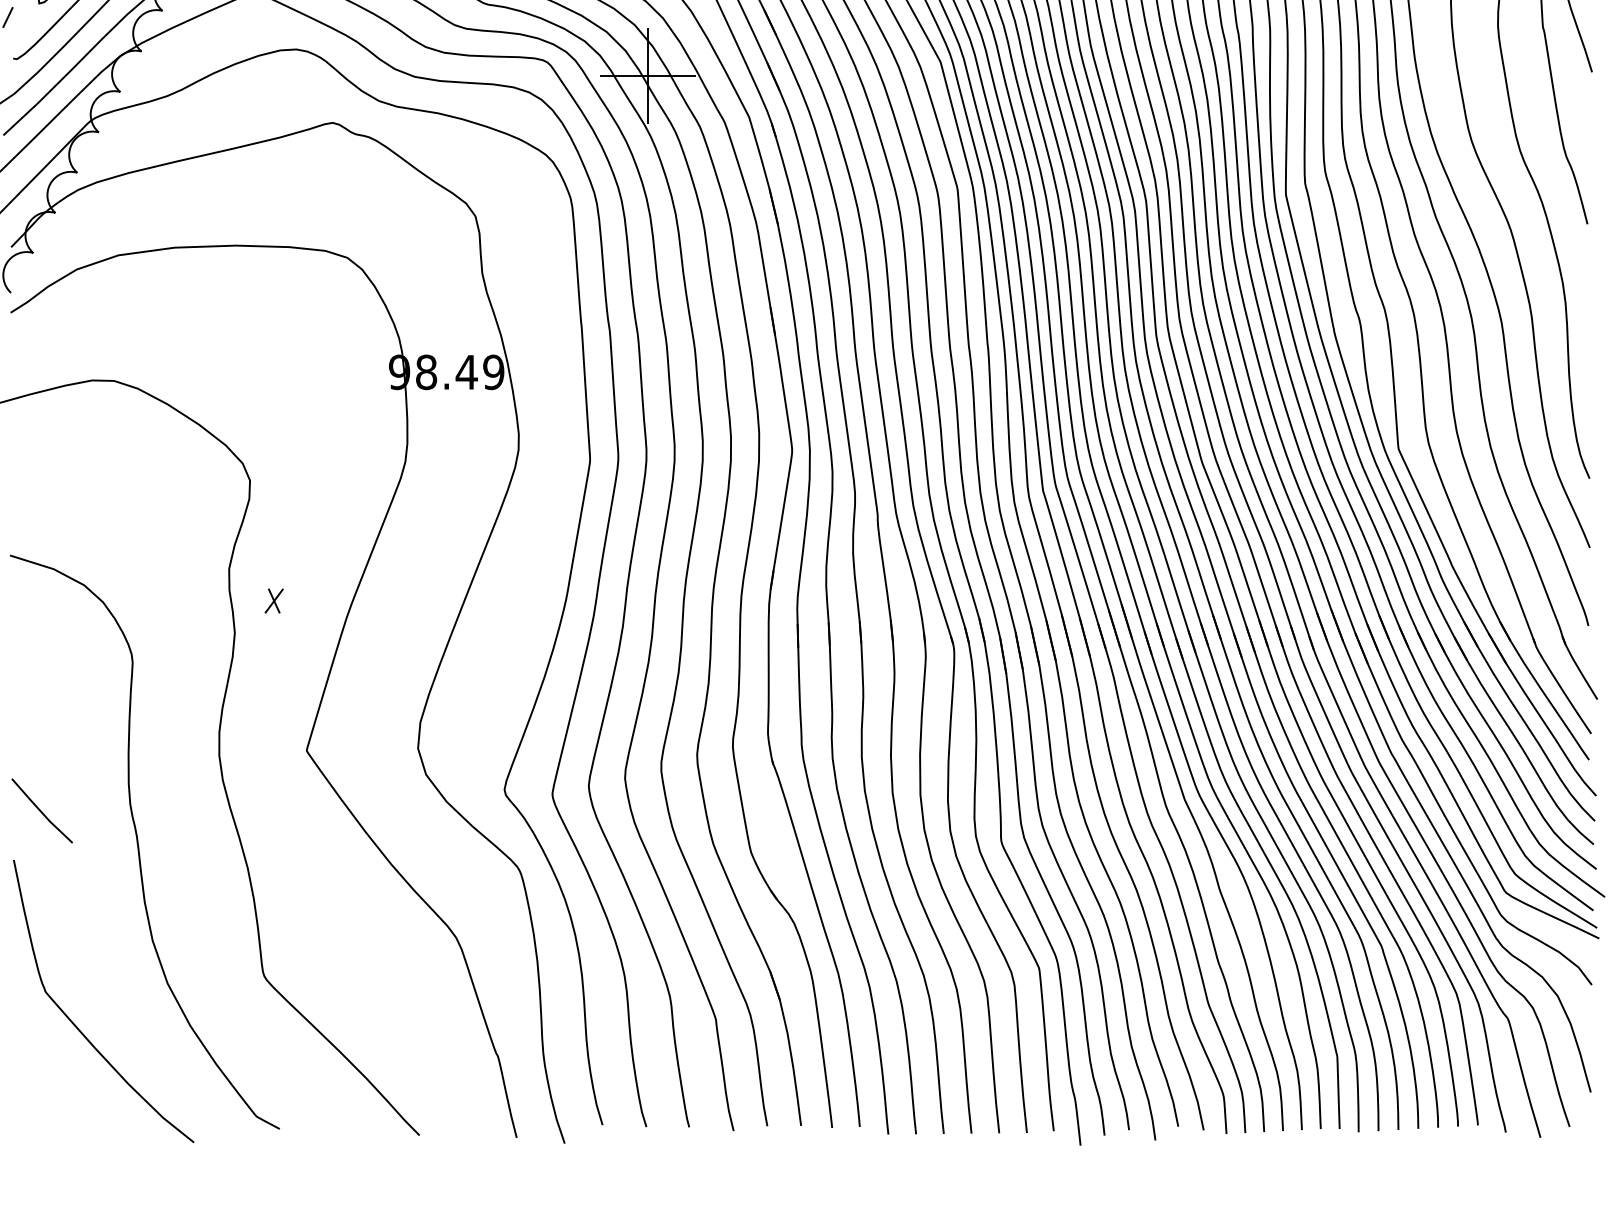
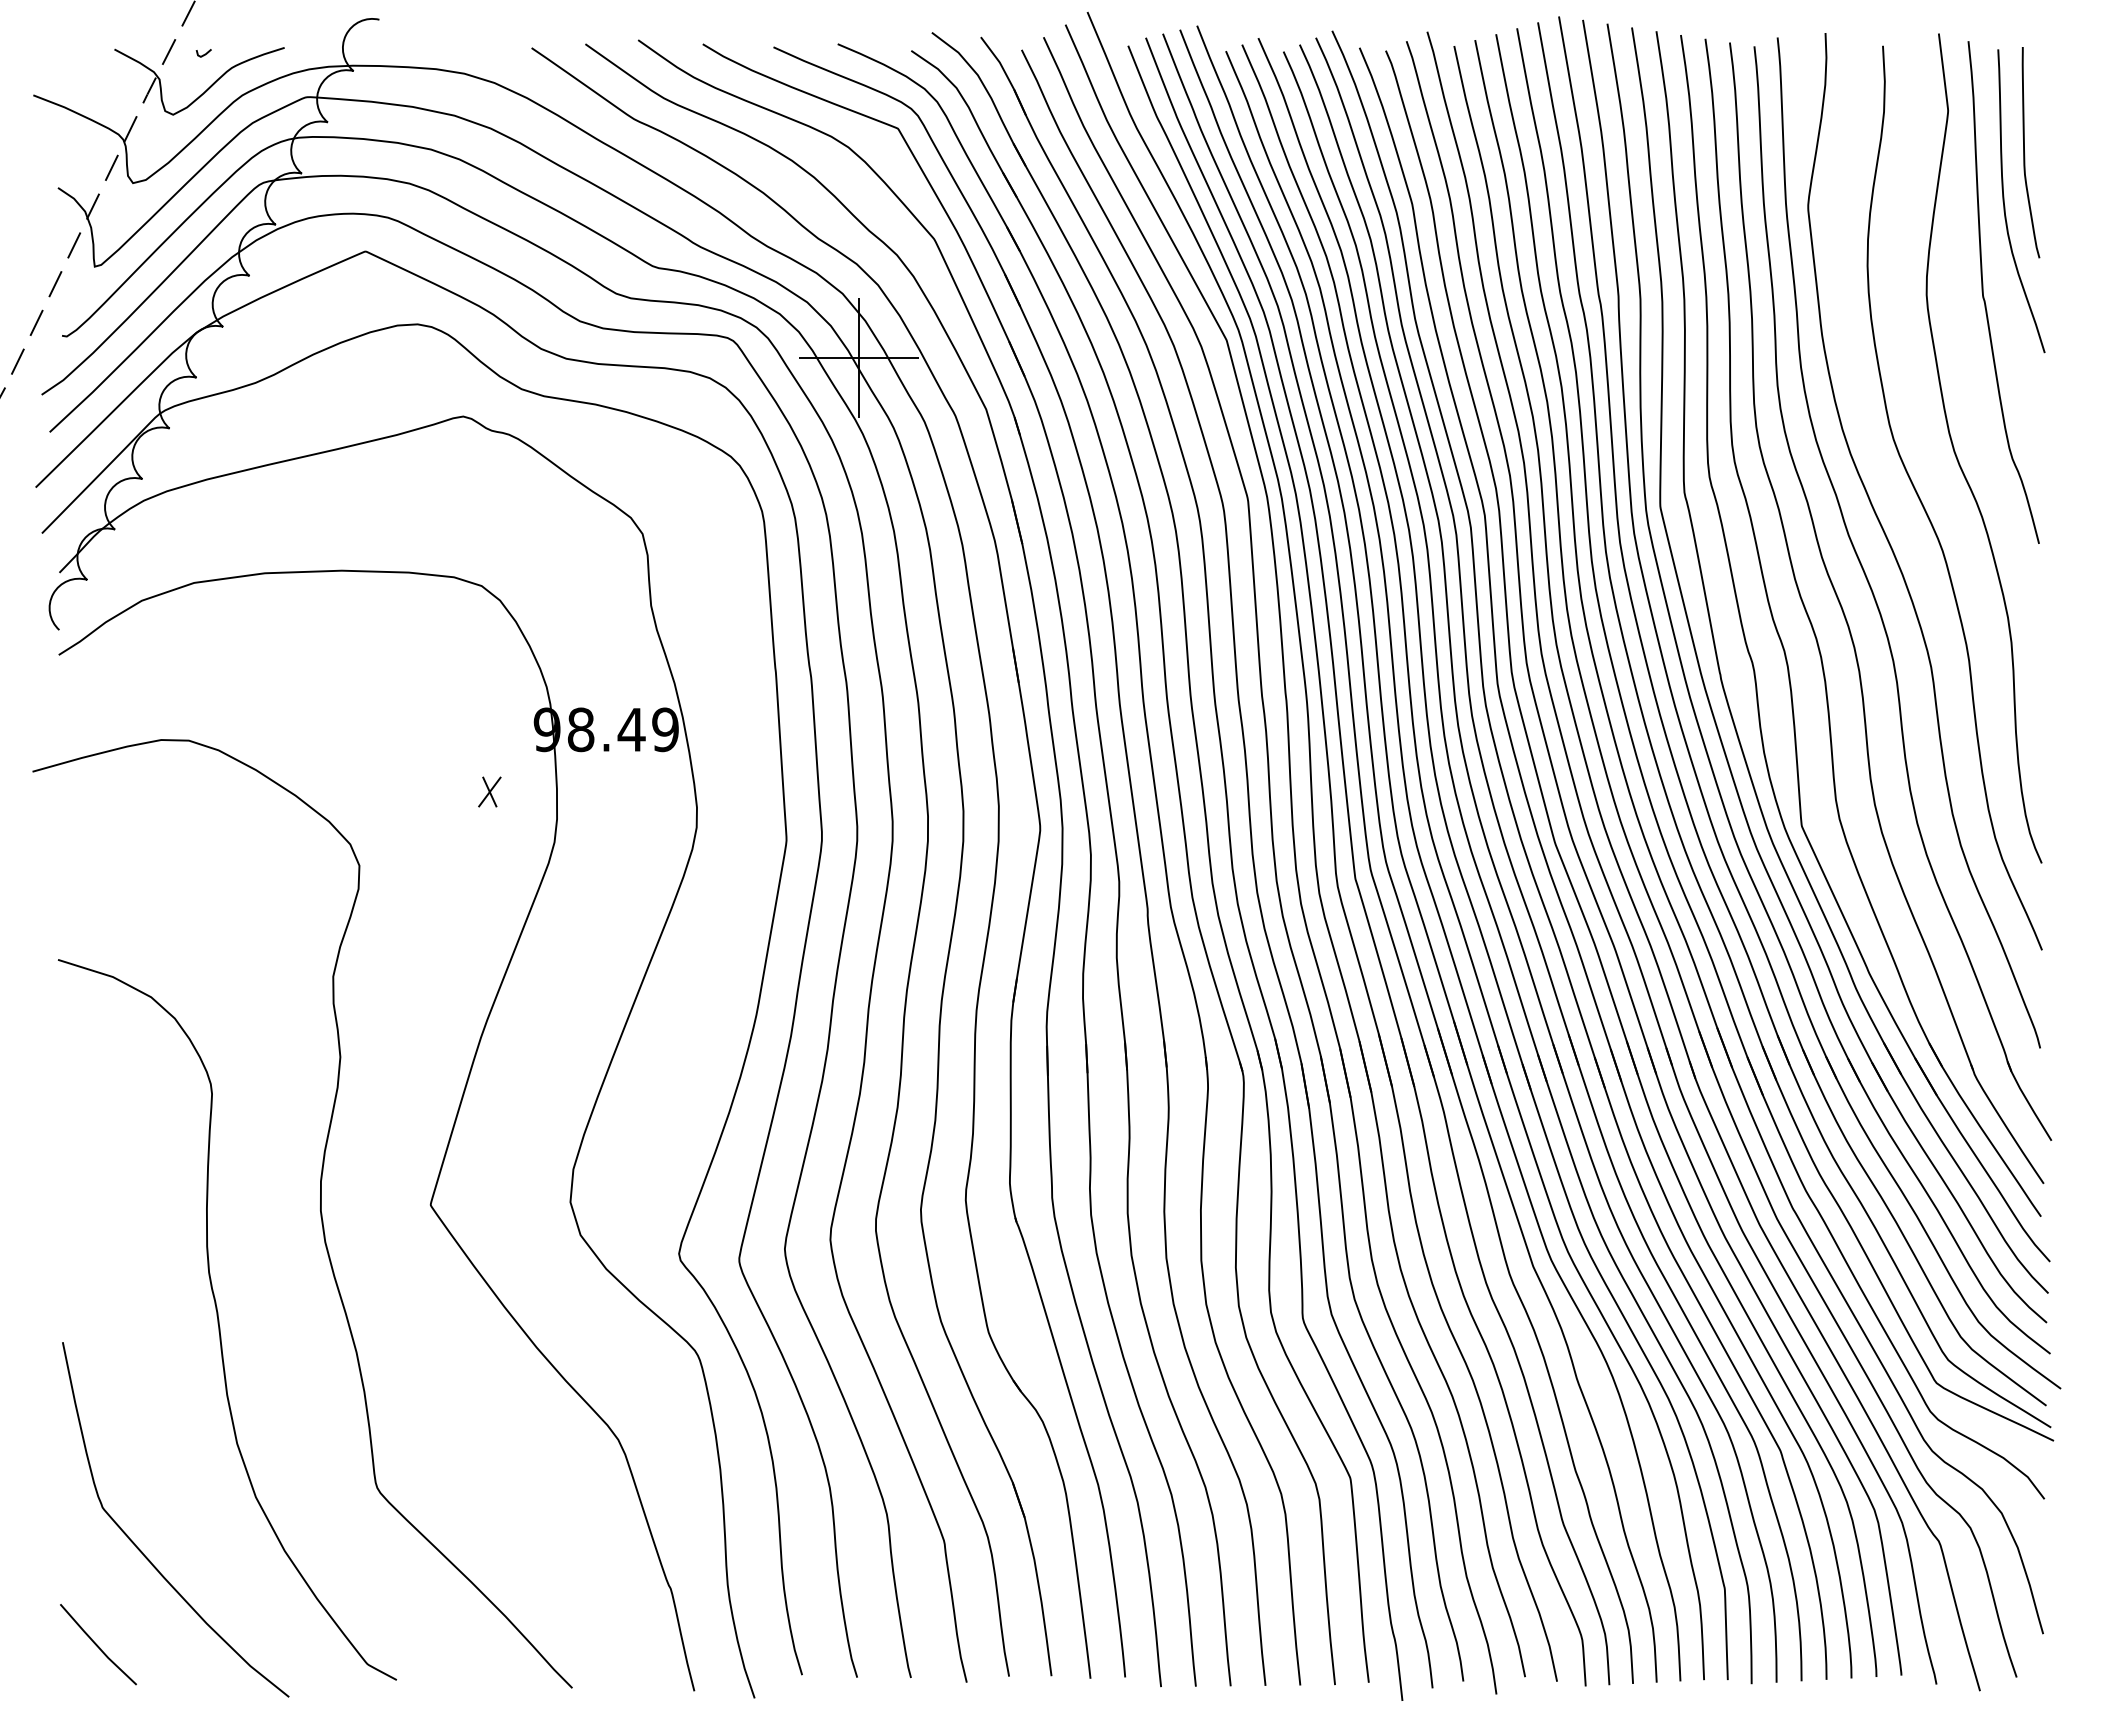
part: (273, 600) -> (489, 791), moved
line: (41, 810) -> (97, 1644), moved

